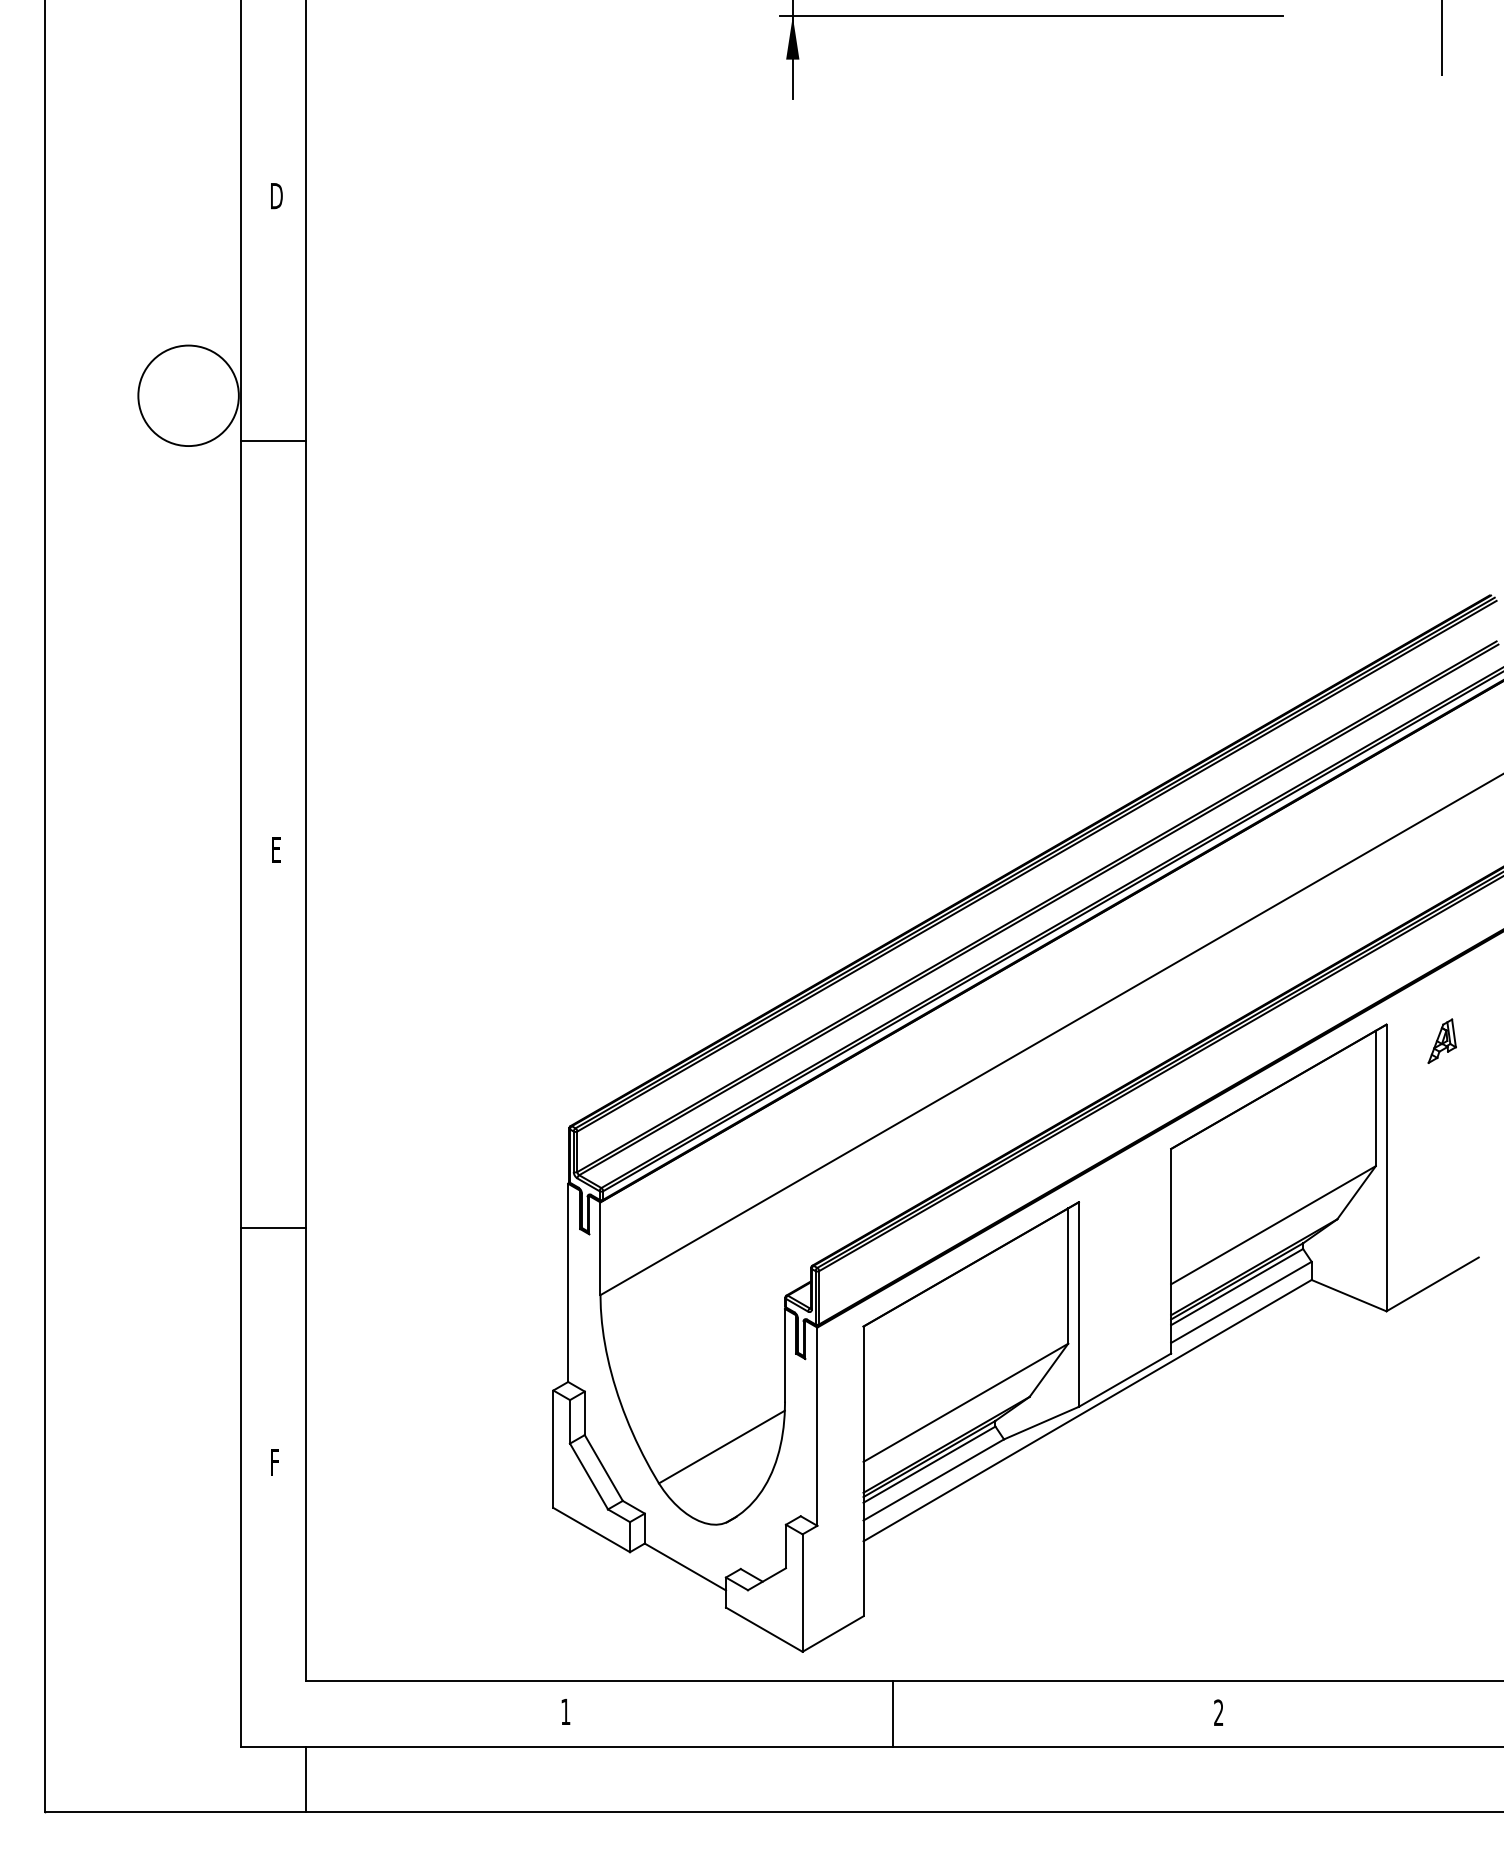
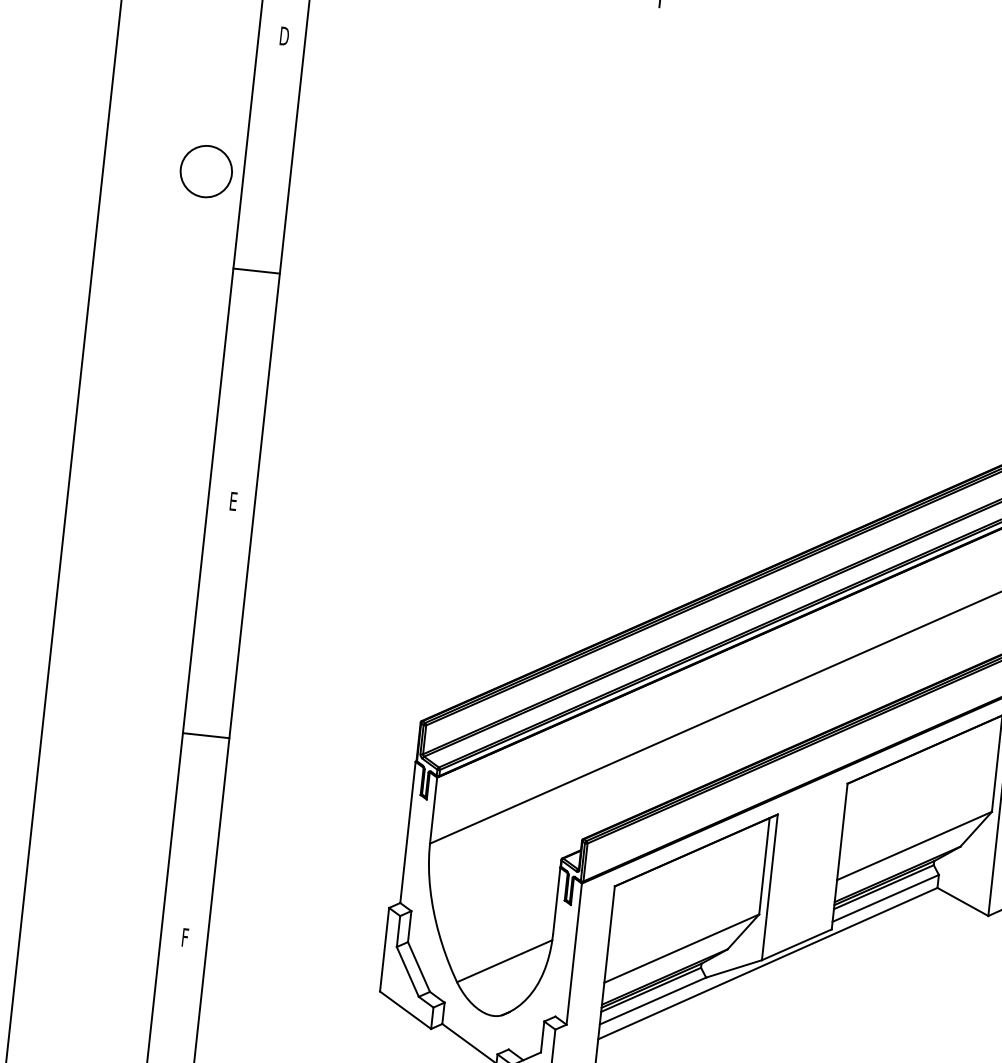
circle: (188, 395) -> (206, 171), size x0.71
line: (273, 441) -> (256, 271), moved
line: (273, 1227) -> (206, 735), moved

